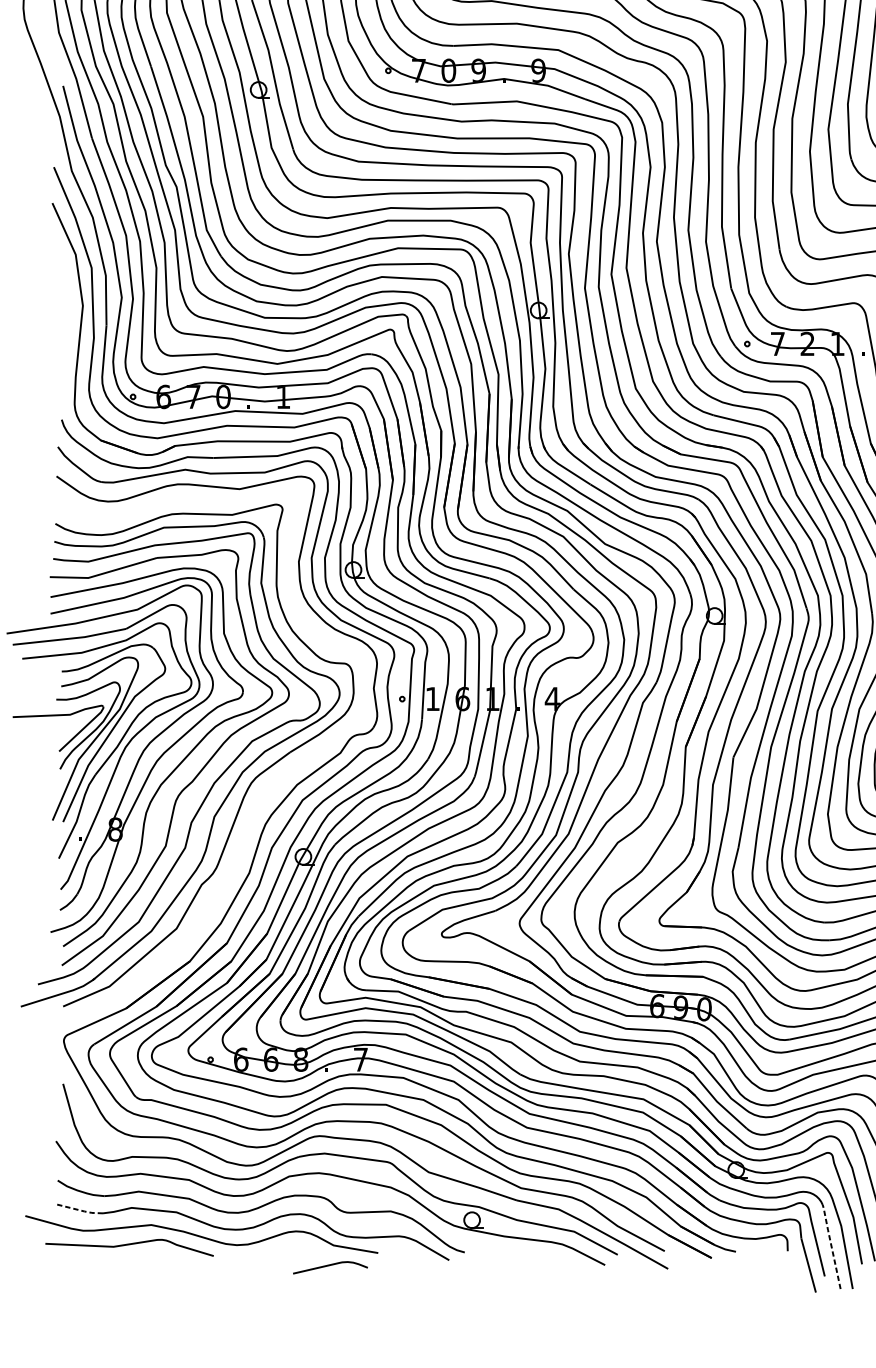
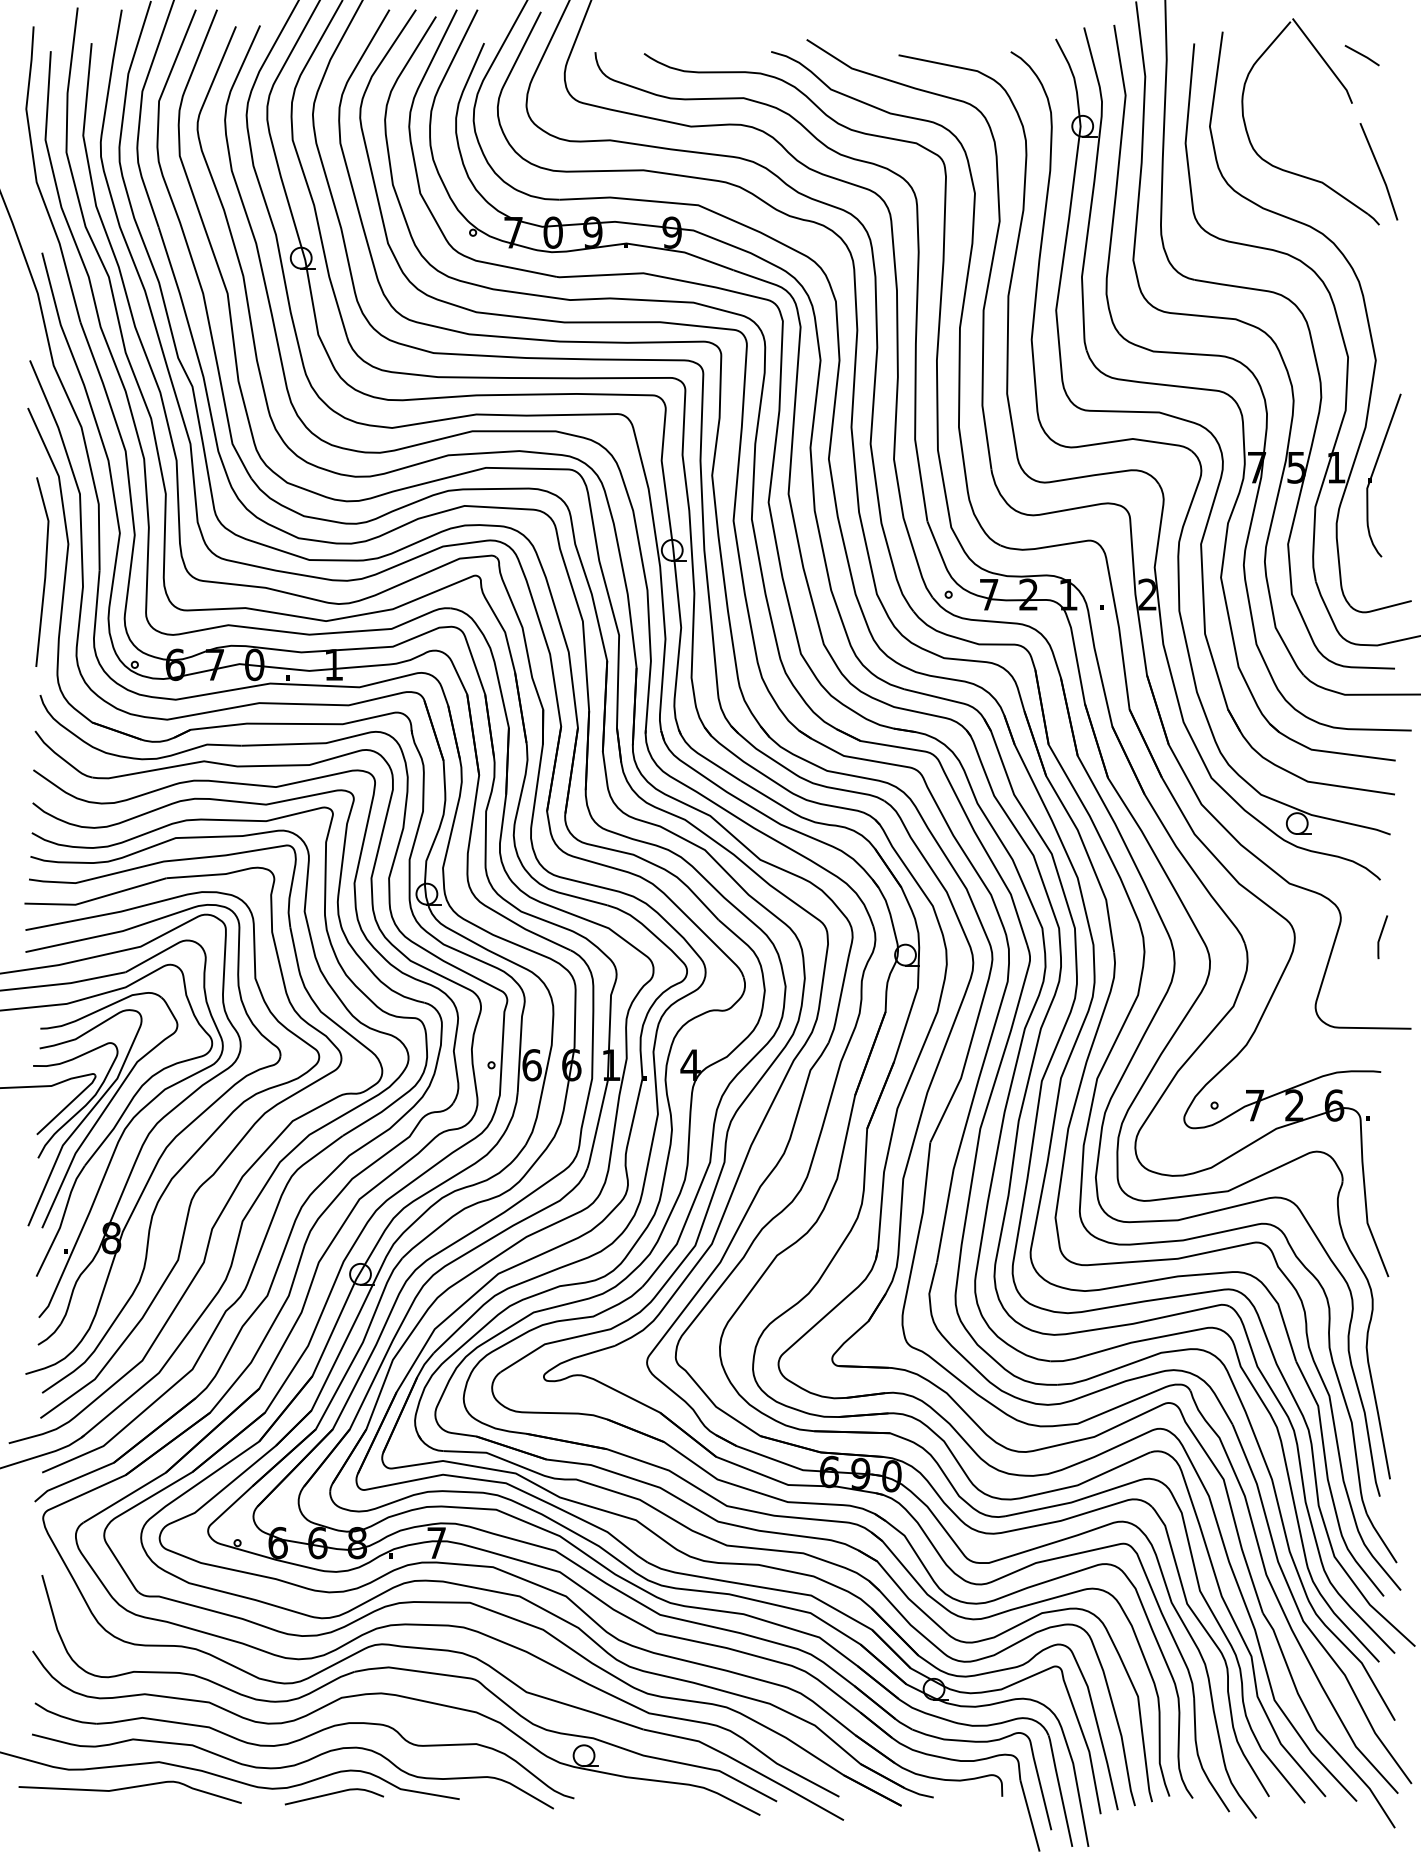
line: (64, 326) -> (44, 571), added
text: (432, 699) -> (531, 1065), 1 -> 6
part: (264, 797) -> (308, 1195), added
line: (79, 1210) -> (63, 1742), dashed -> solid
line: (831, 1245) -> (1060, 1789), dashed -> solid
curve: (329, 1266) -> (333, 1794), moved

